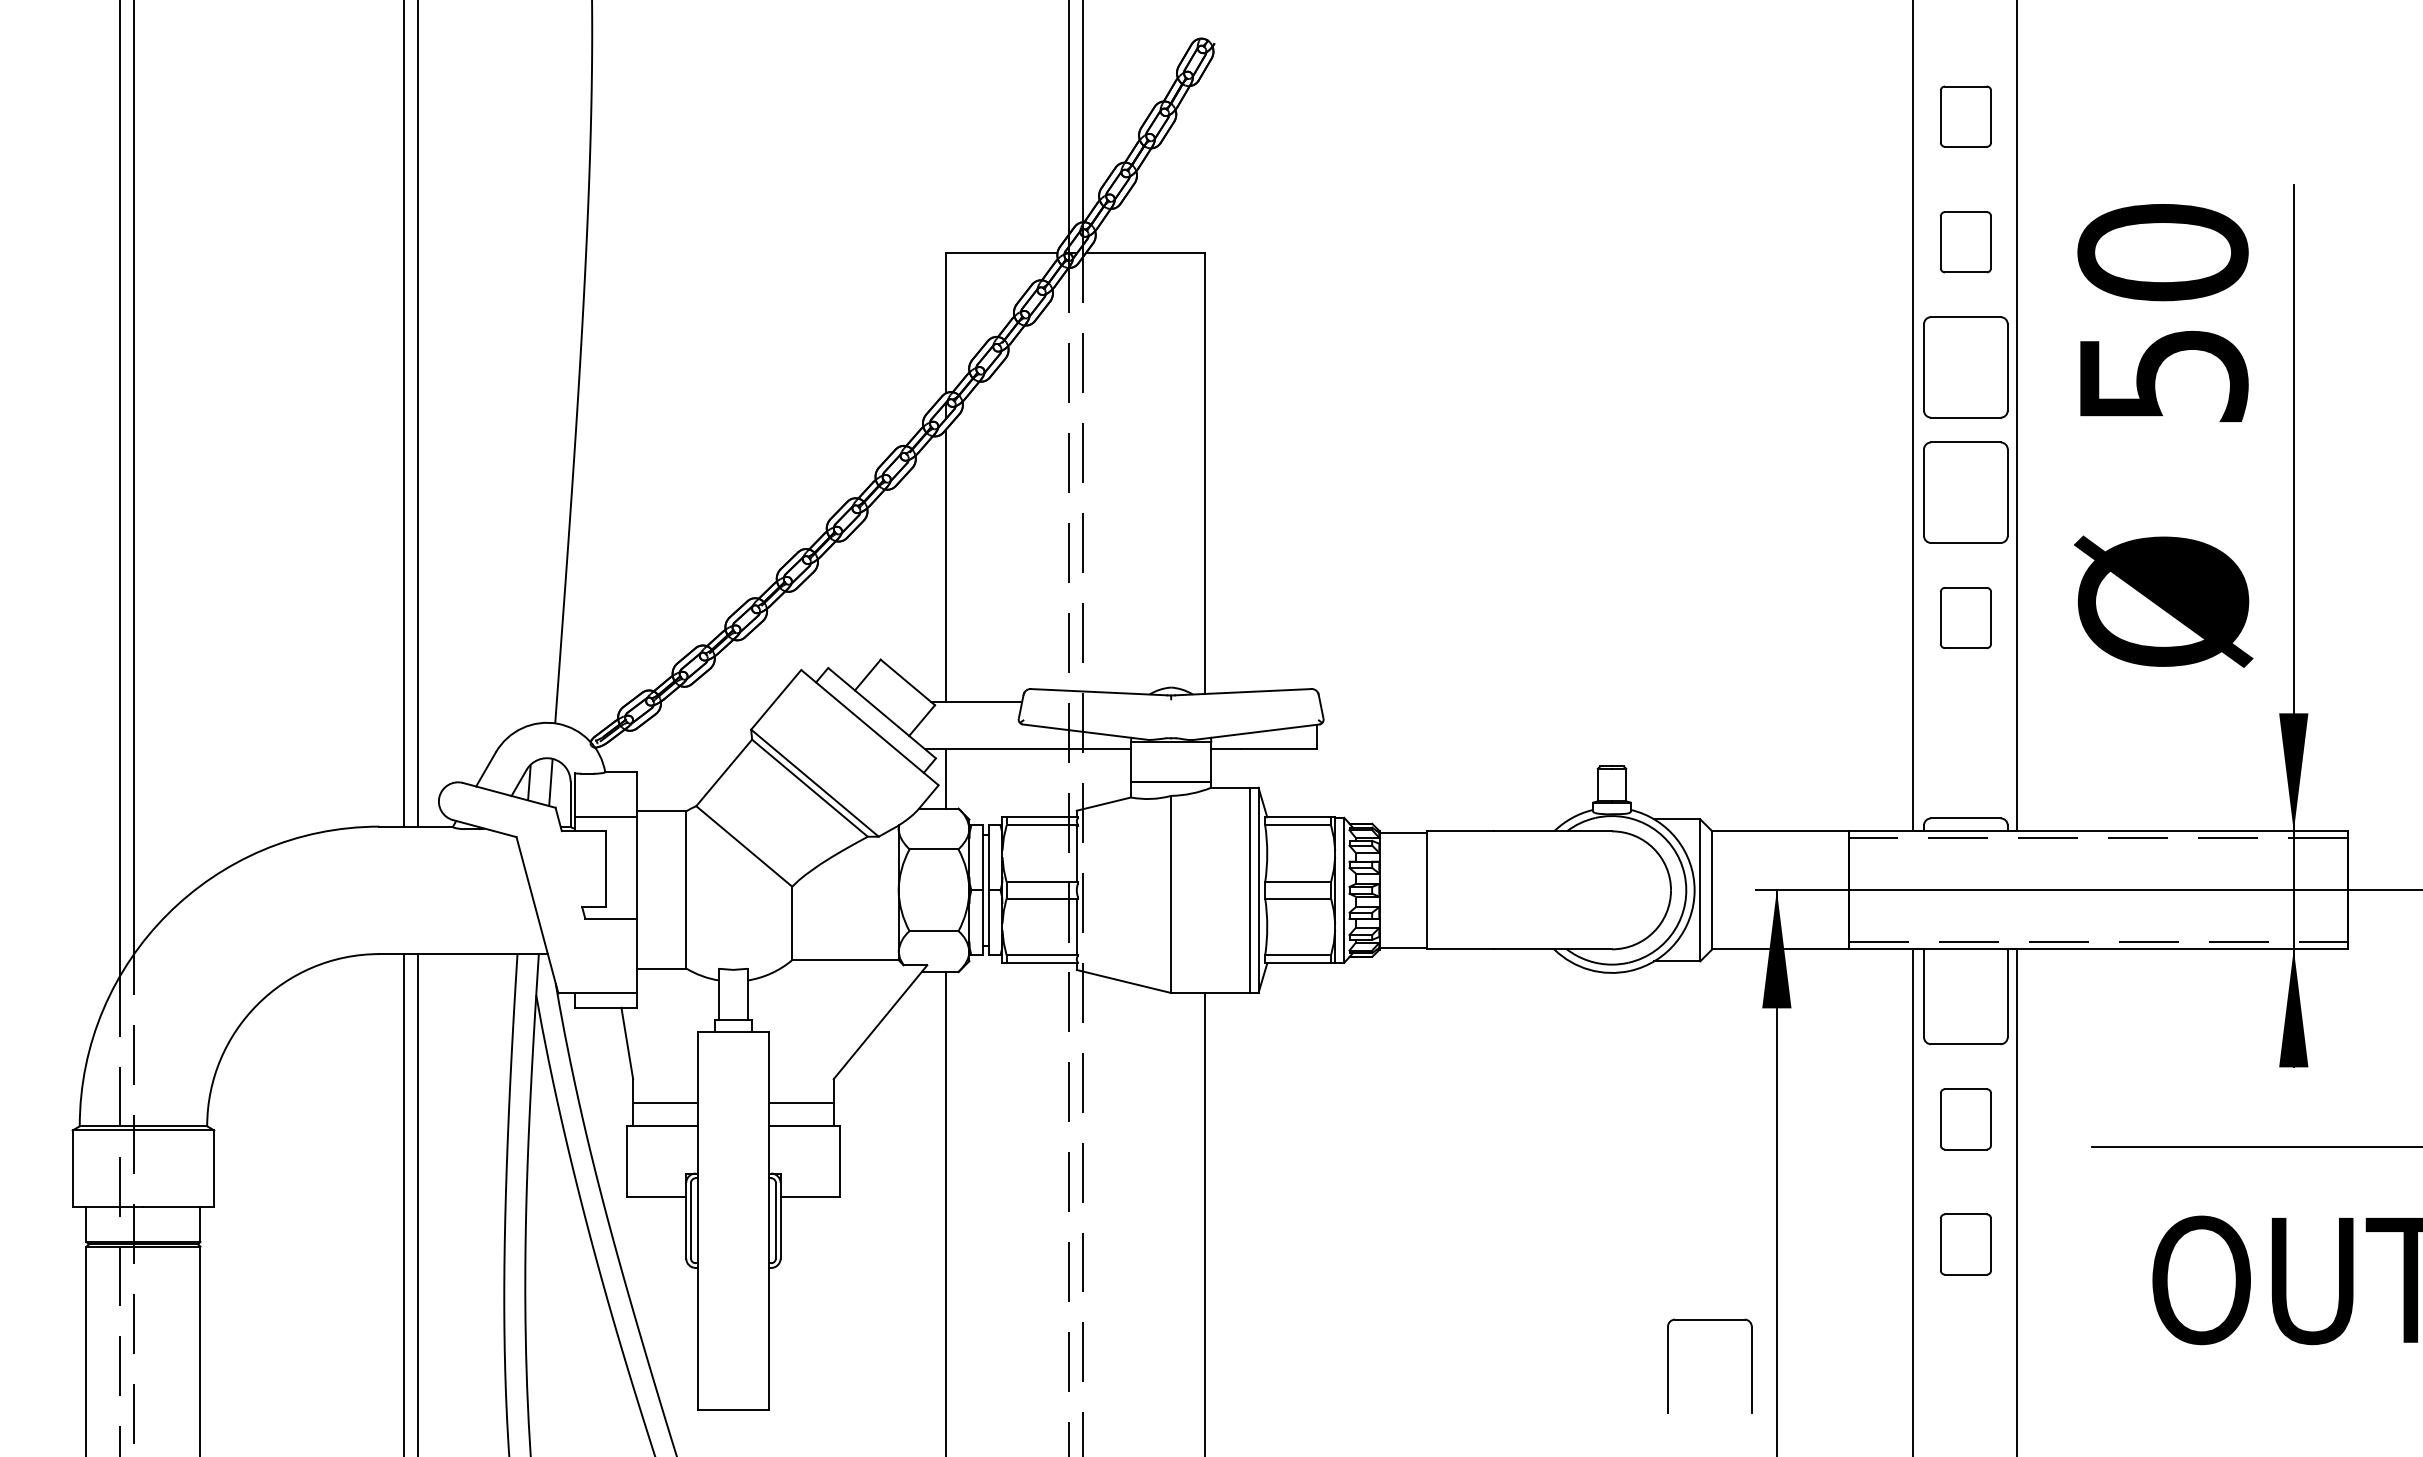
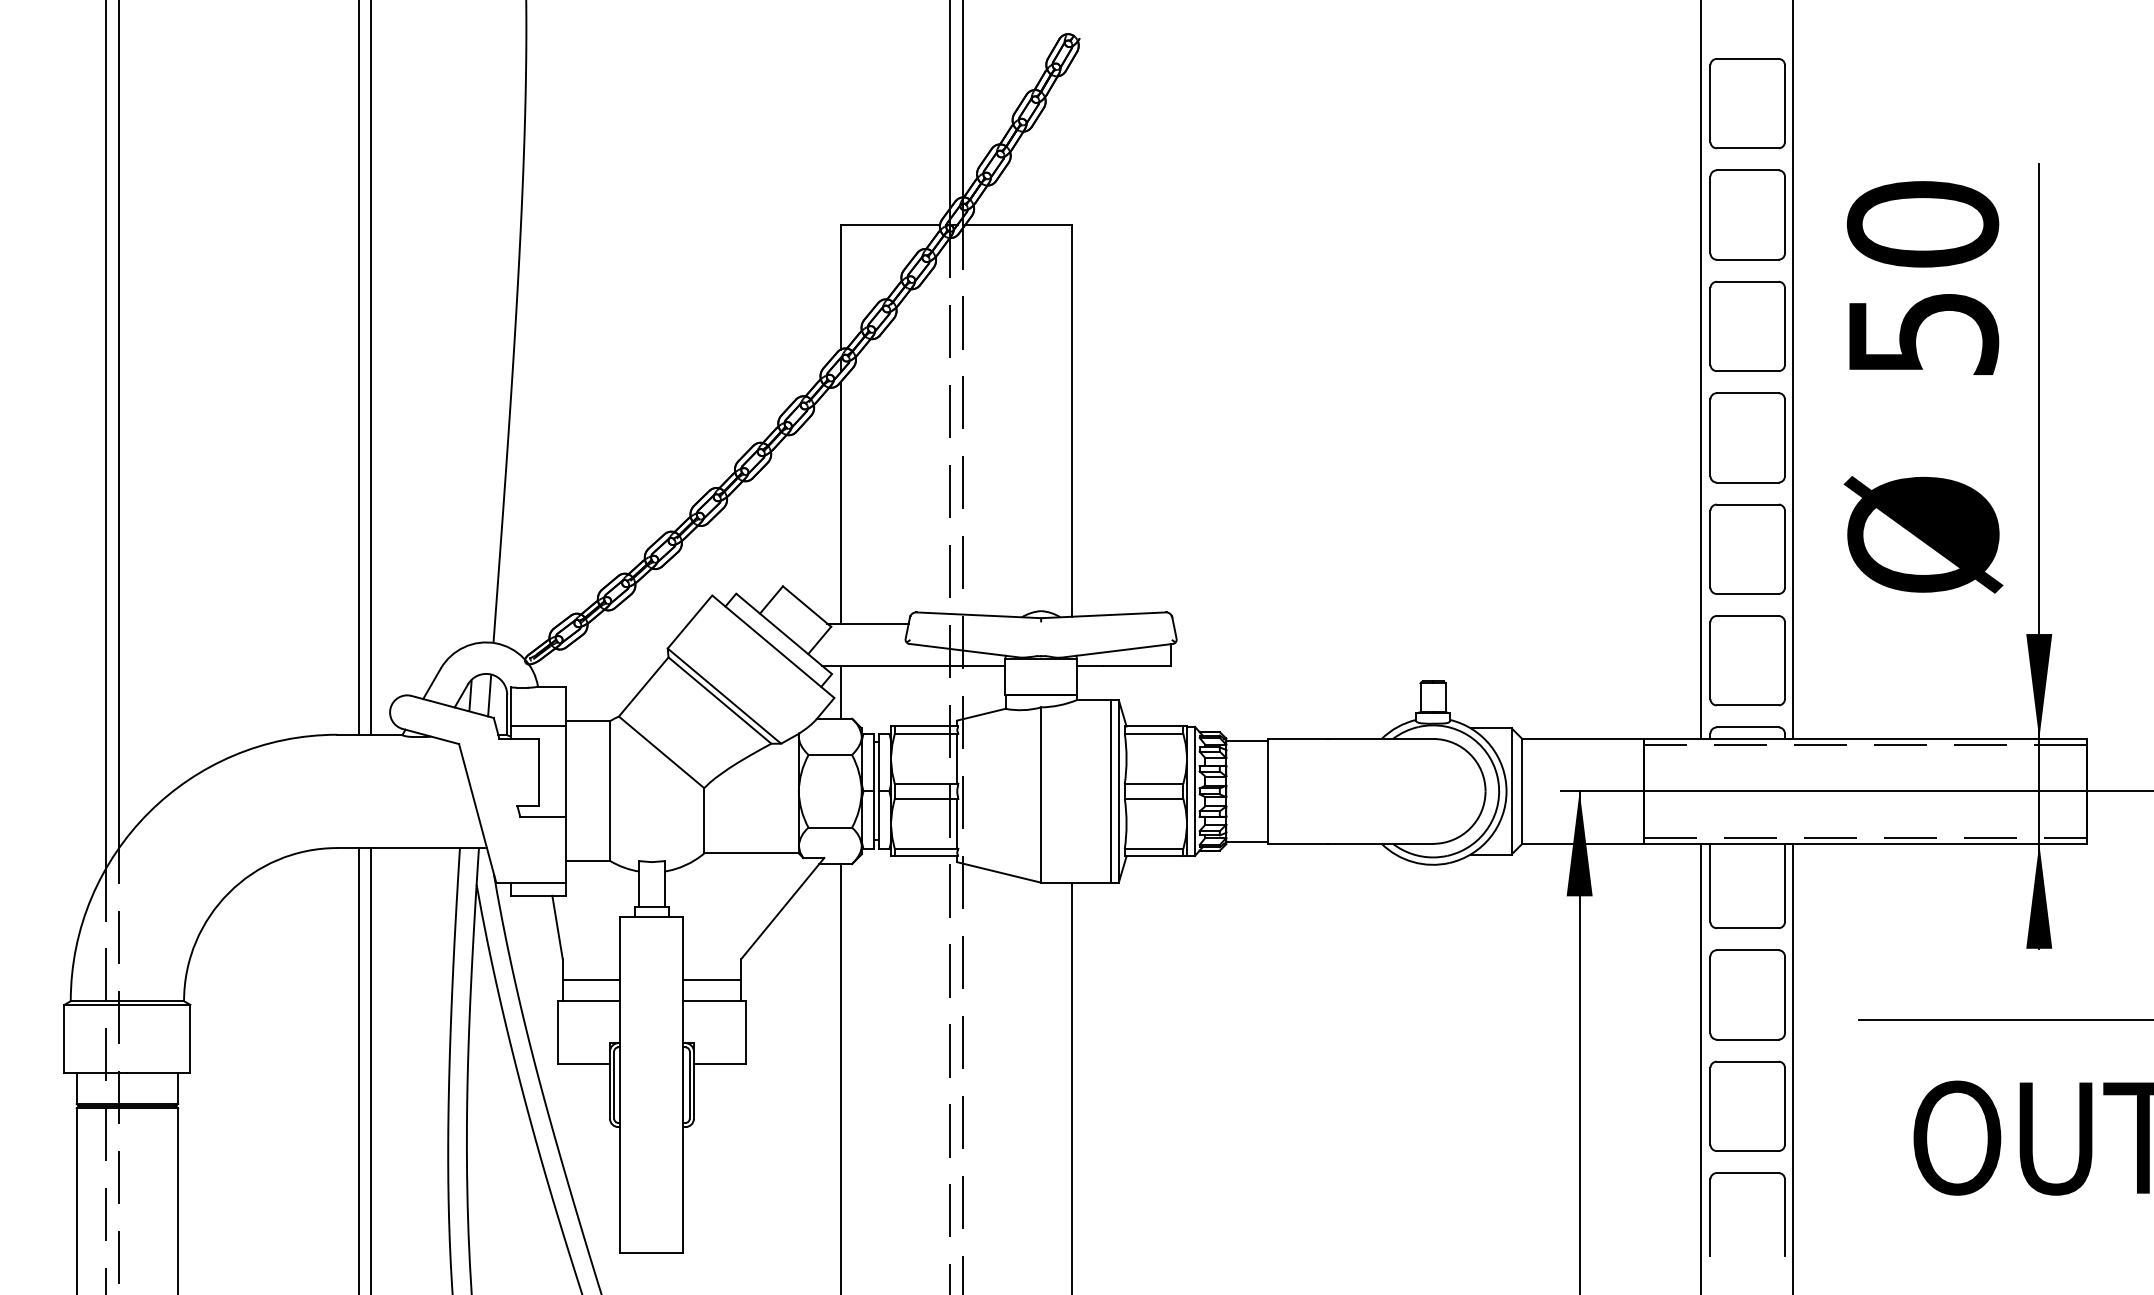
part: (1965, 116) -> (1747, 103), size x1.67
part: (1965, 242) -> (1747, 215), size x1.67
part: (1965, 617) -> (1747, 548), size x1.67
part: (1965, 743) -> (1747, 660), added
part: (1965, 1119) -> (1747, 995), size x1.67
part: (1965, 1244) -> (1747, 1106), size x1.67
part: (1668, 1365) -> (1710, 1213), moved

